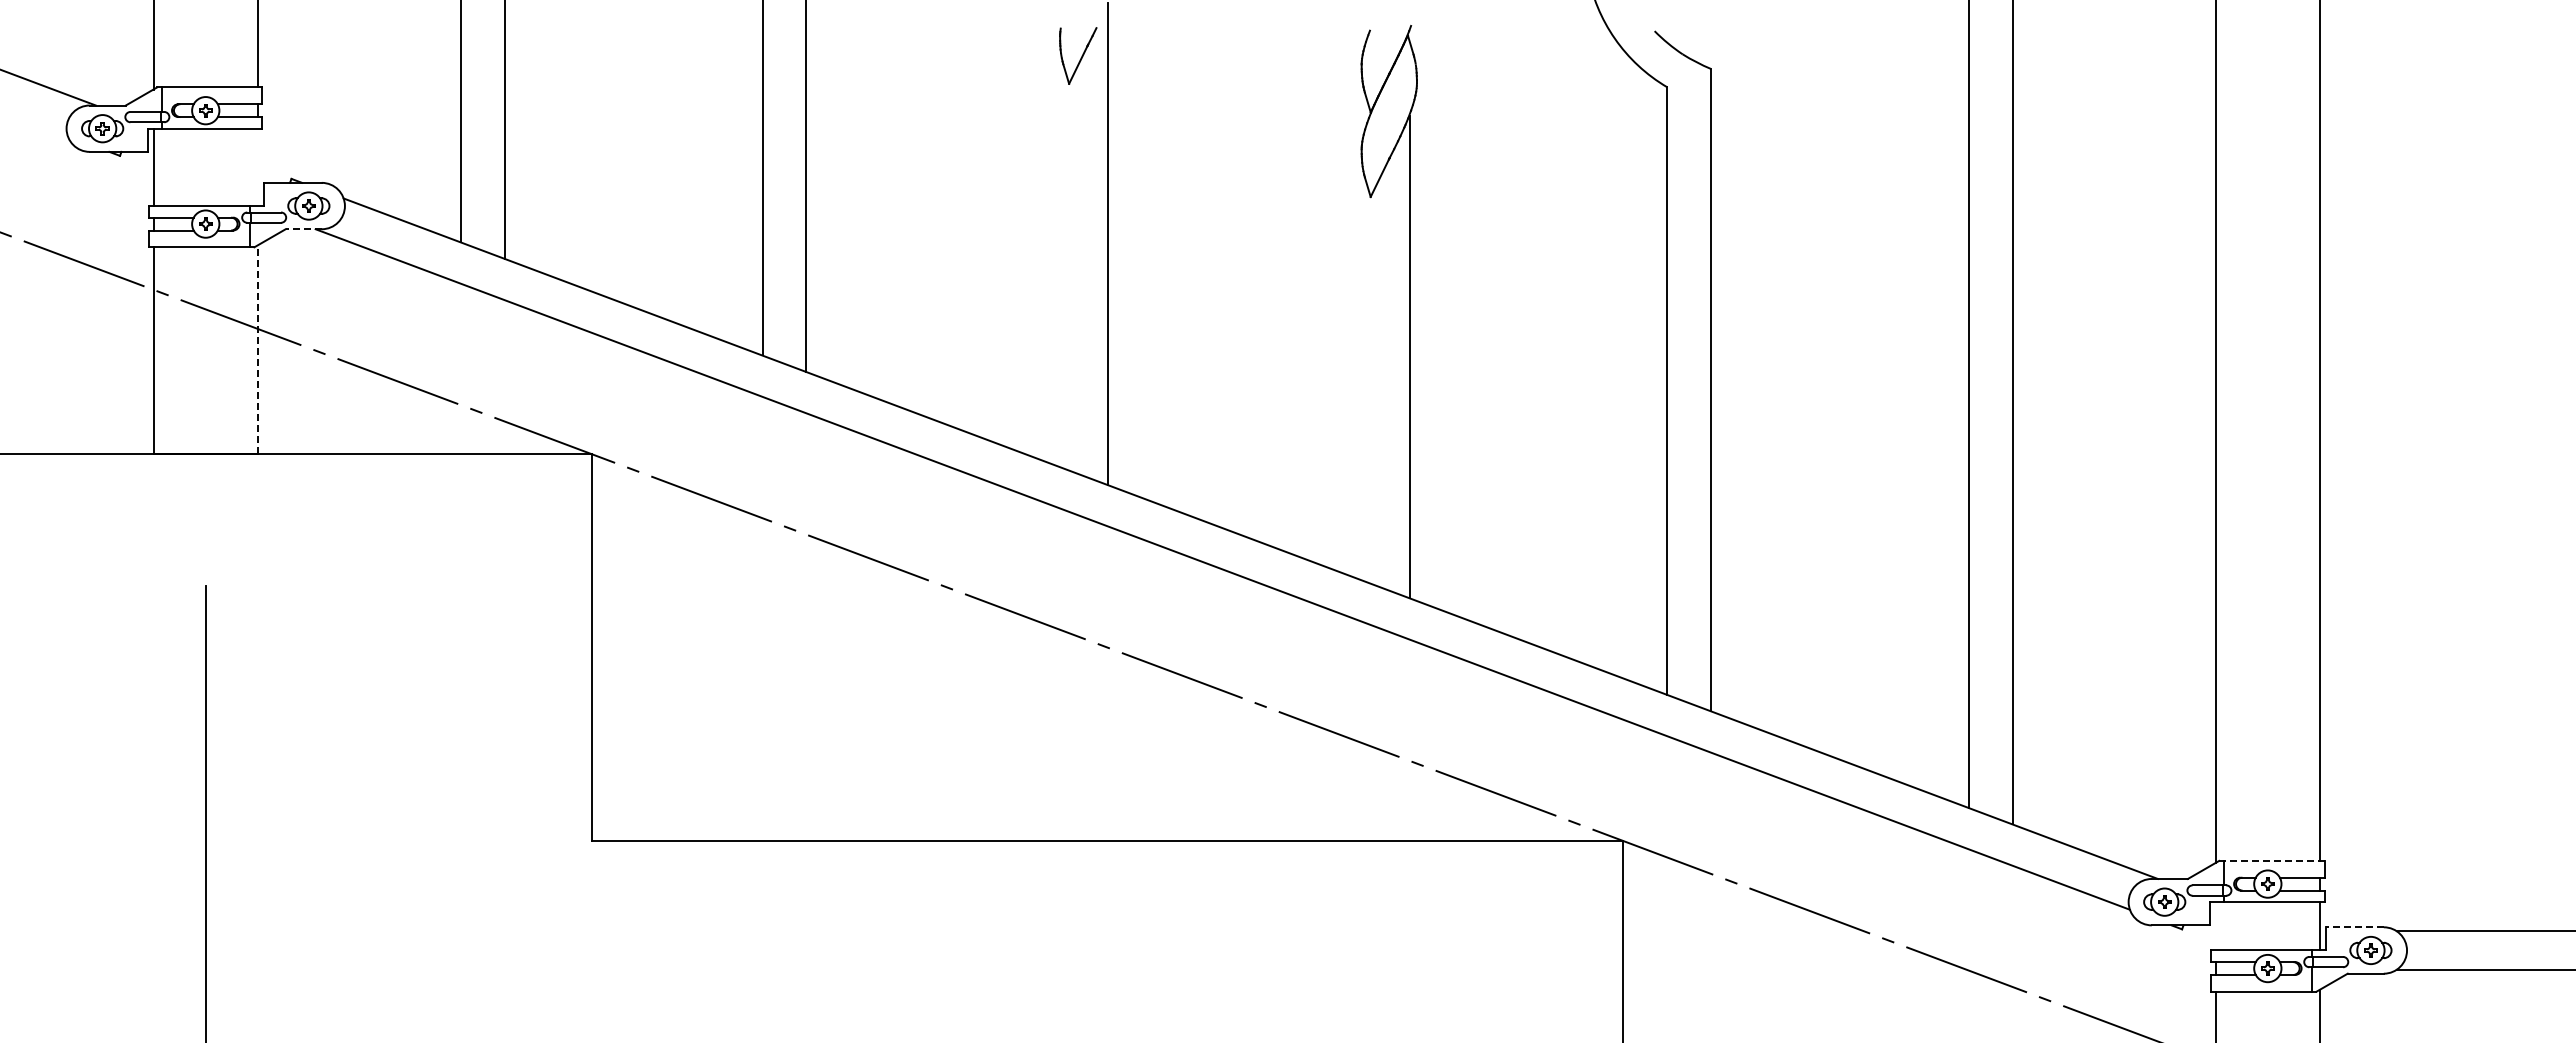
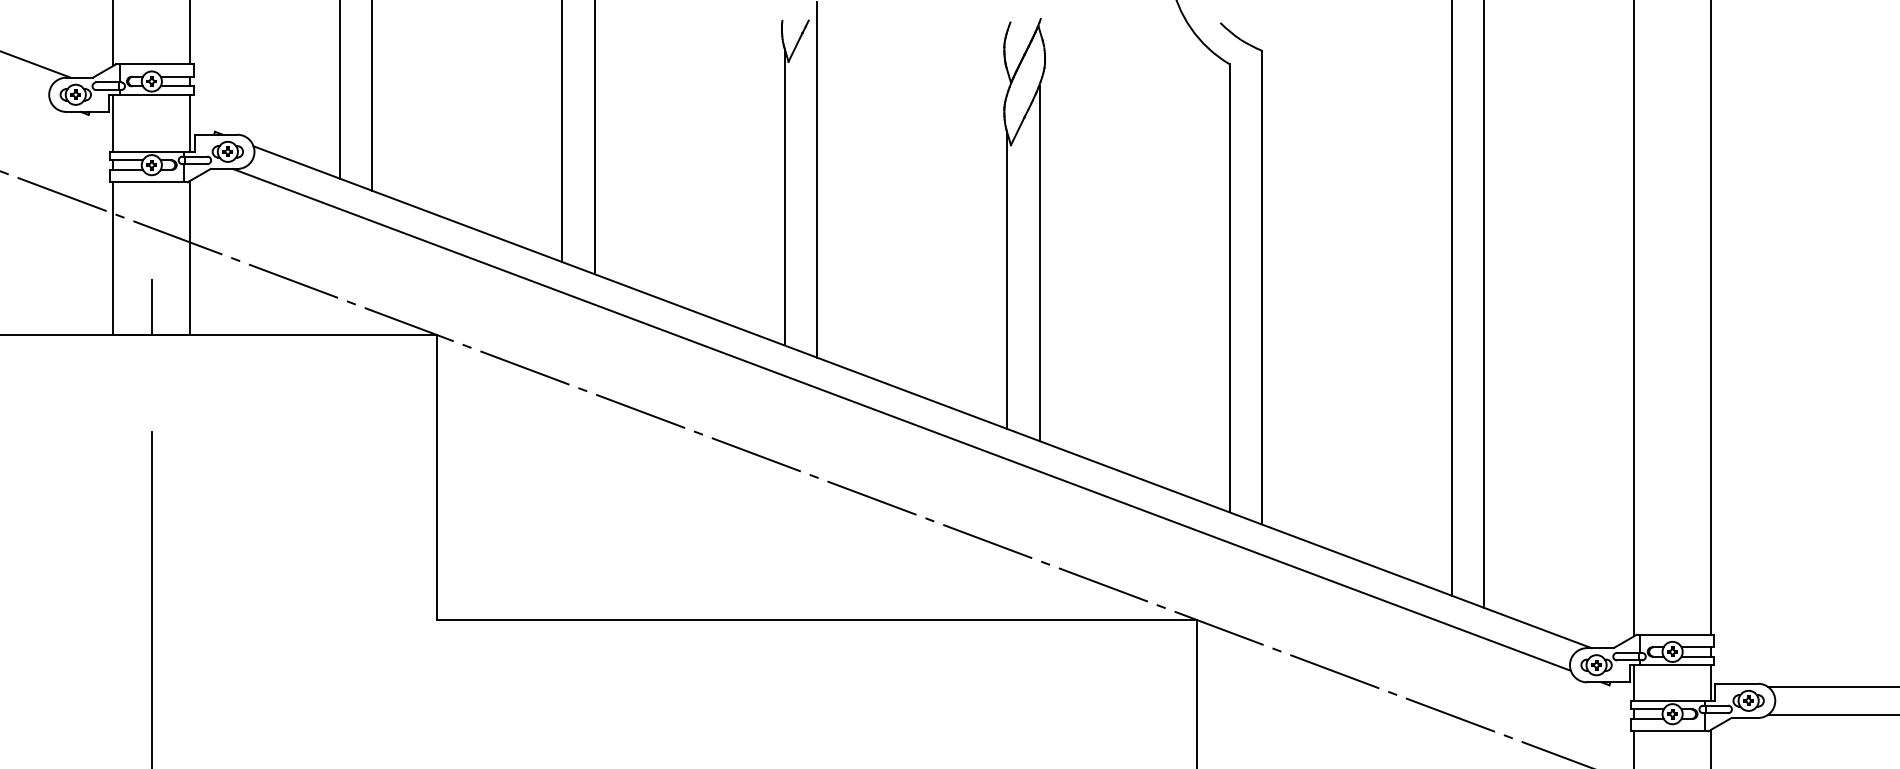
line: (257, 167) -> (190, 123), added
line: (303, 229) -> (223, 169), dashed -> solid
line: (1064, 267) -> (785, 197), added
line: (257, 349) -> (190, 257), dashed -> solid
line: (1365, 380) -> (1007, 280), added
line: (205, 415) -> (151, 306), added
line: (2271, 860) -> (1675, 634), dashed -> solid
line: (2215, 926) -> (1634, 683), added
line: (2354, 927) -> (1736, 683), dashed -> solid

